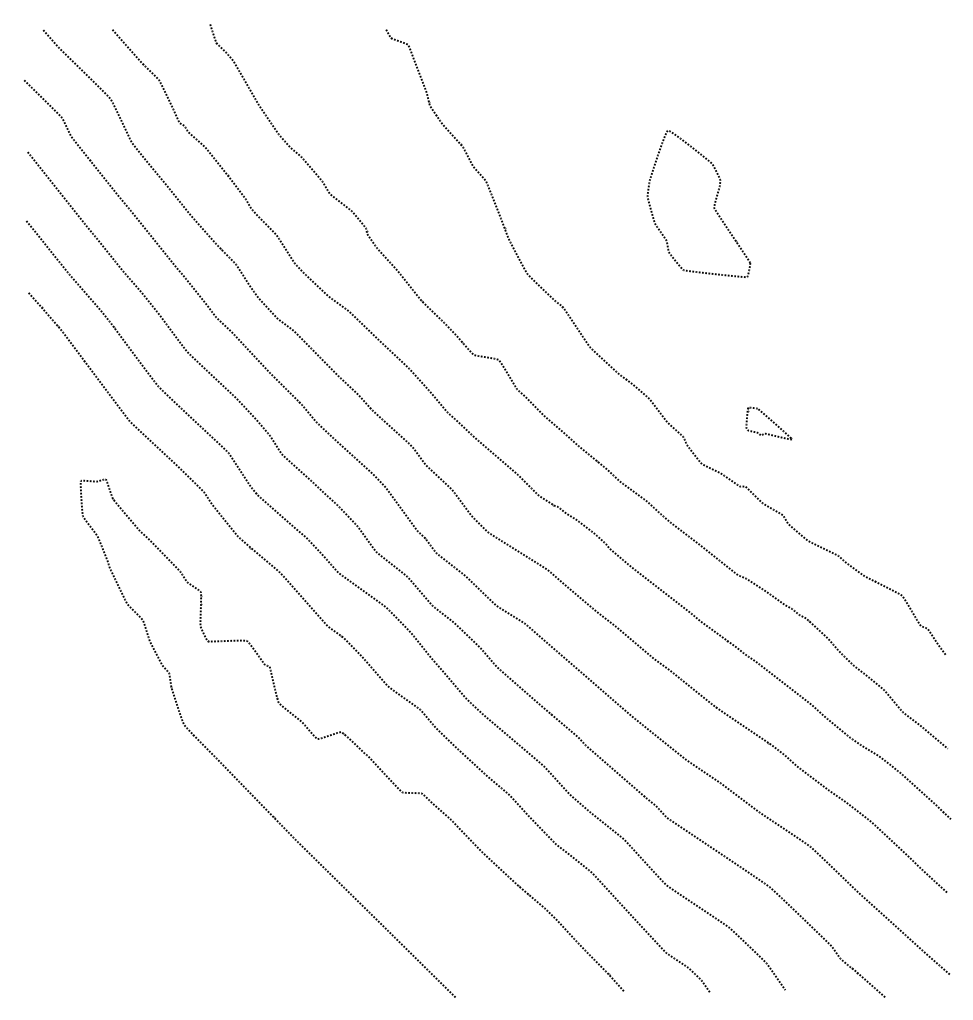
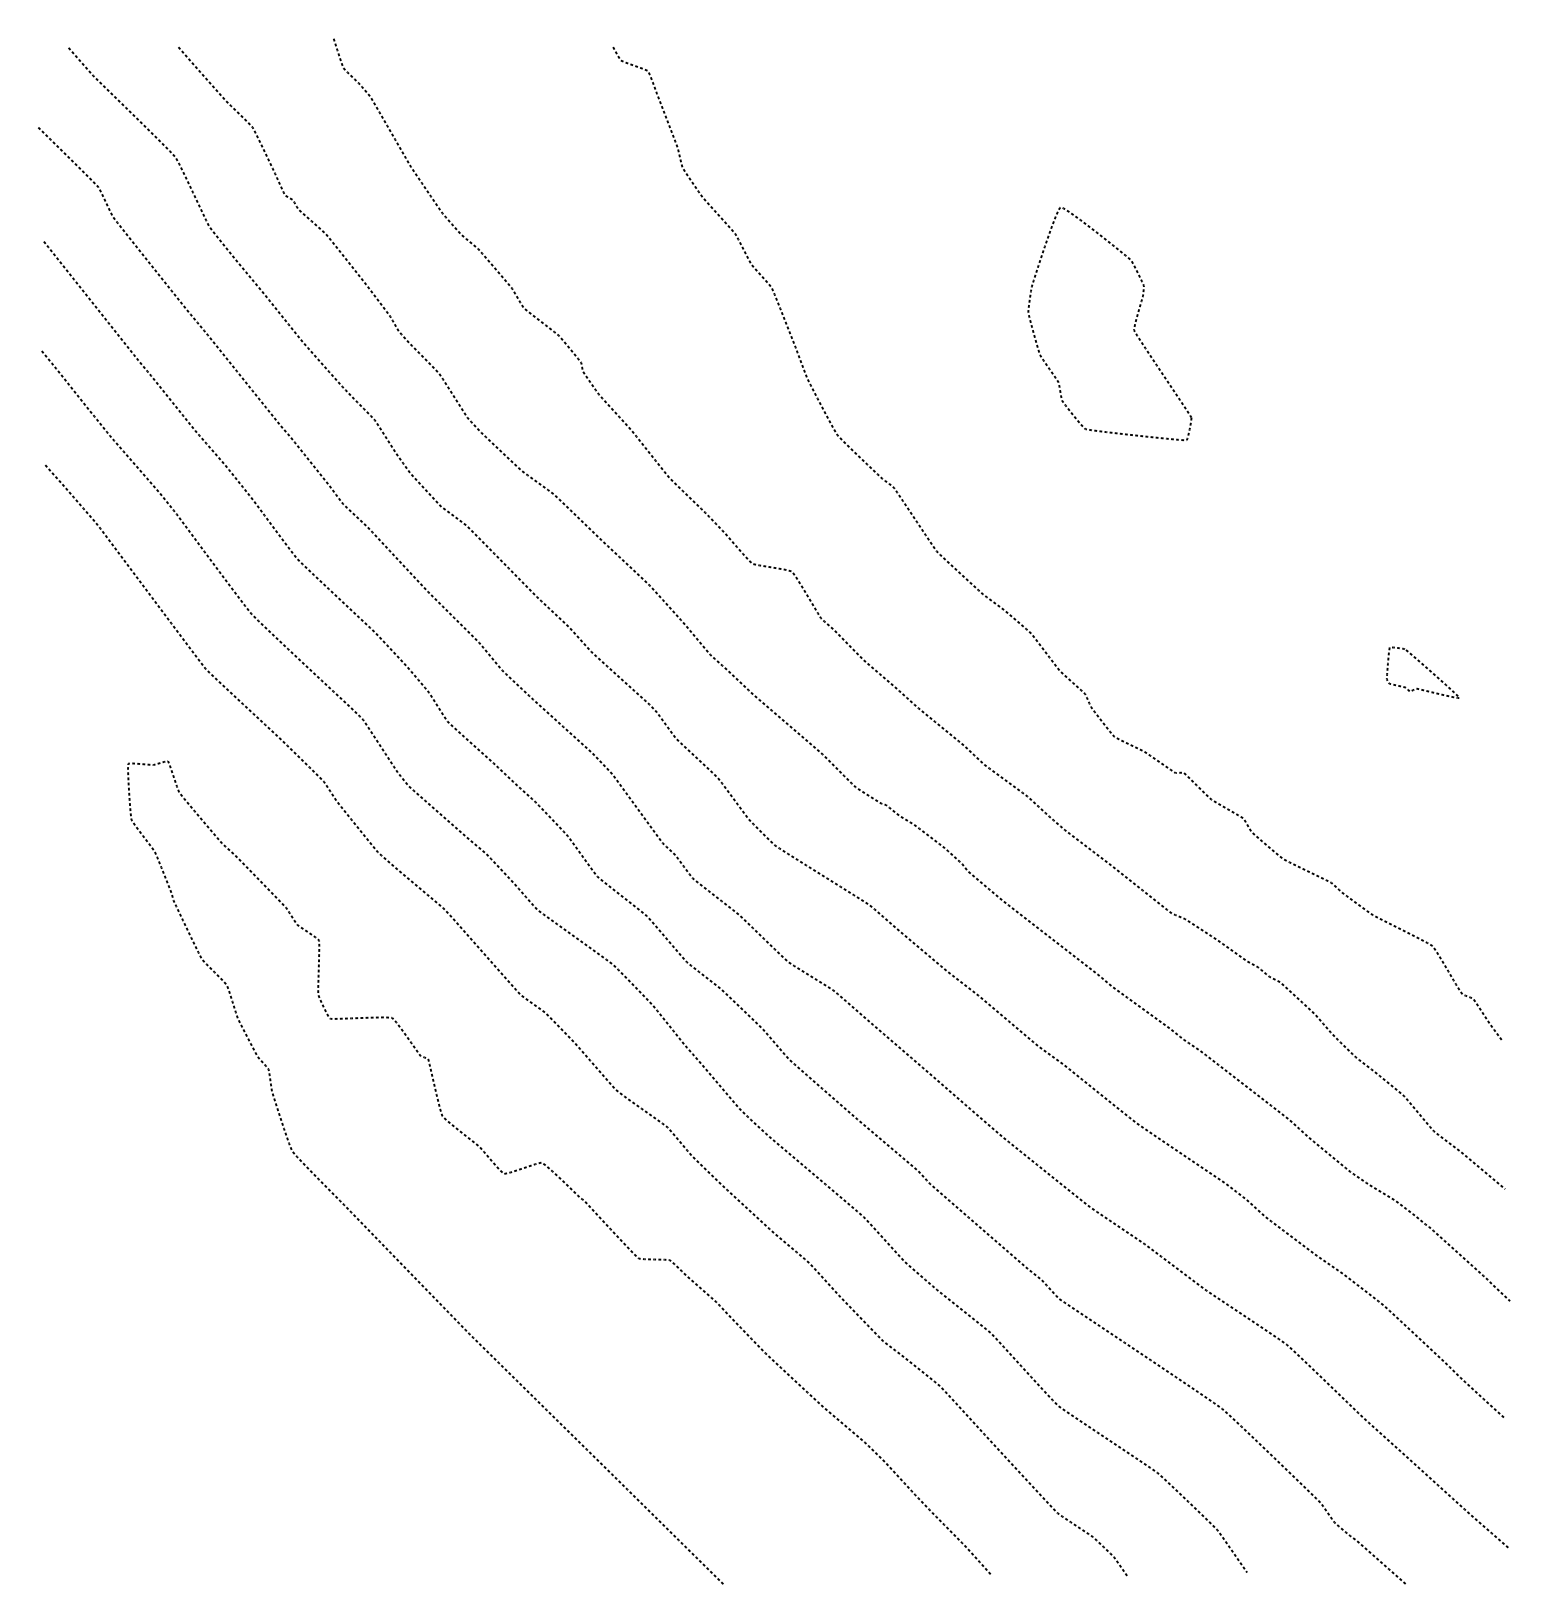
part: (768, 423) -> (1422, 672), moved

